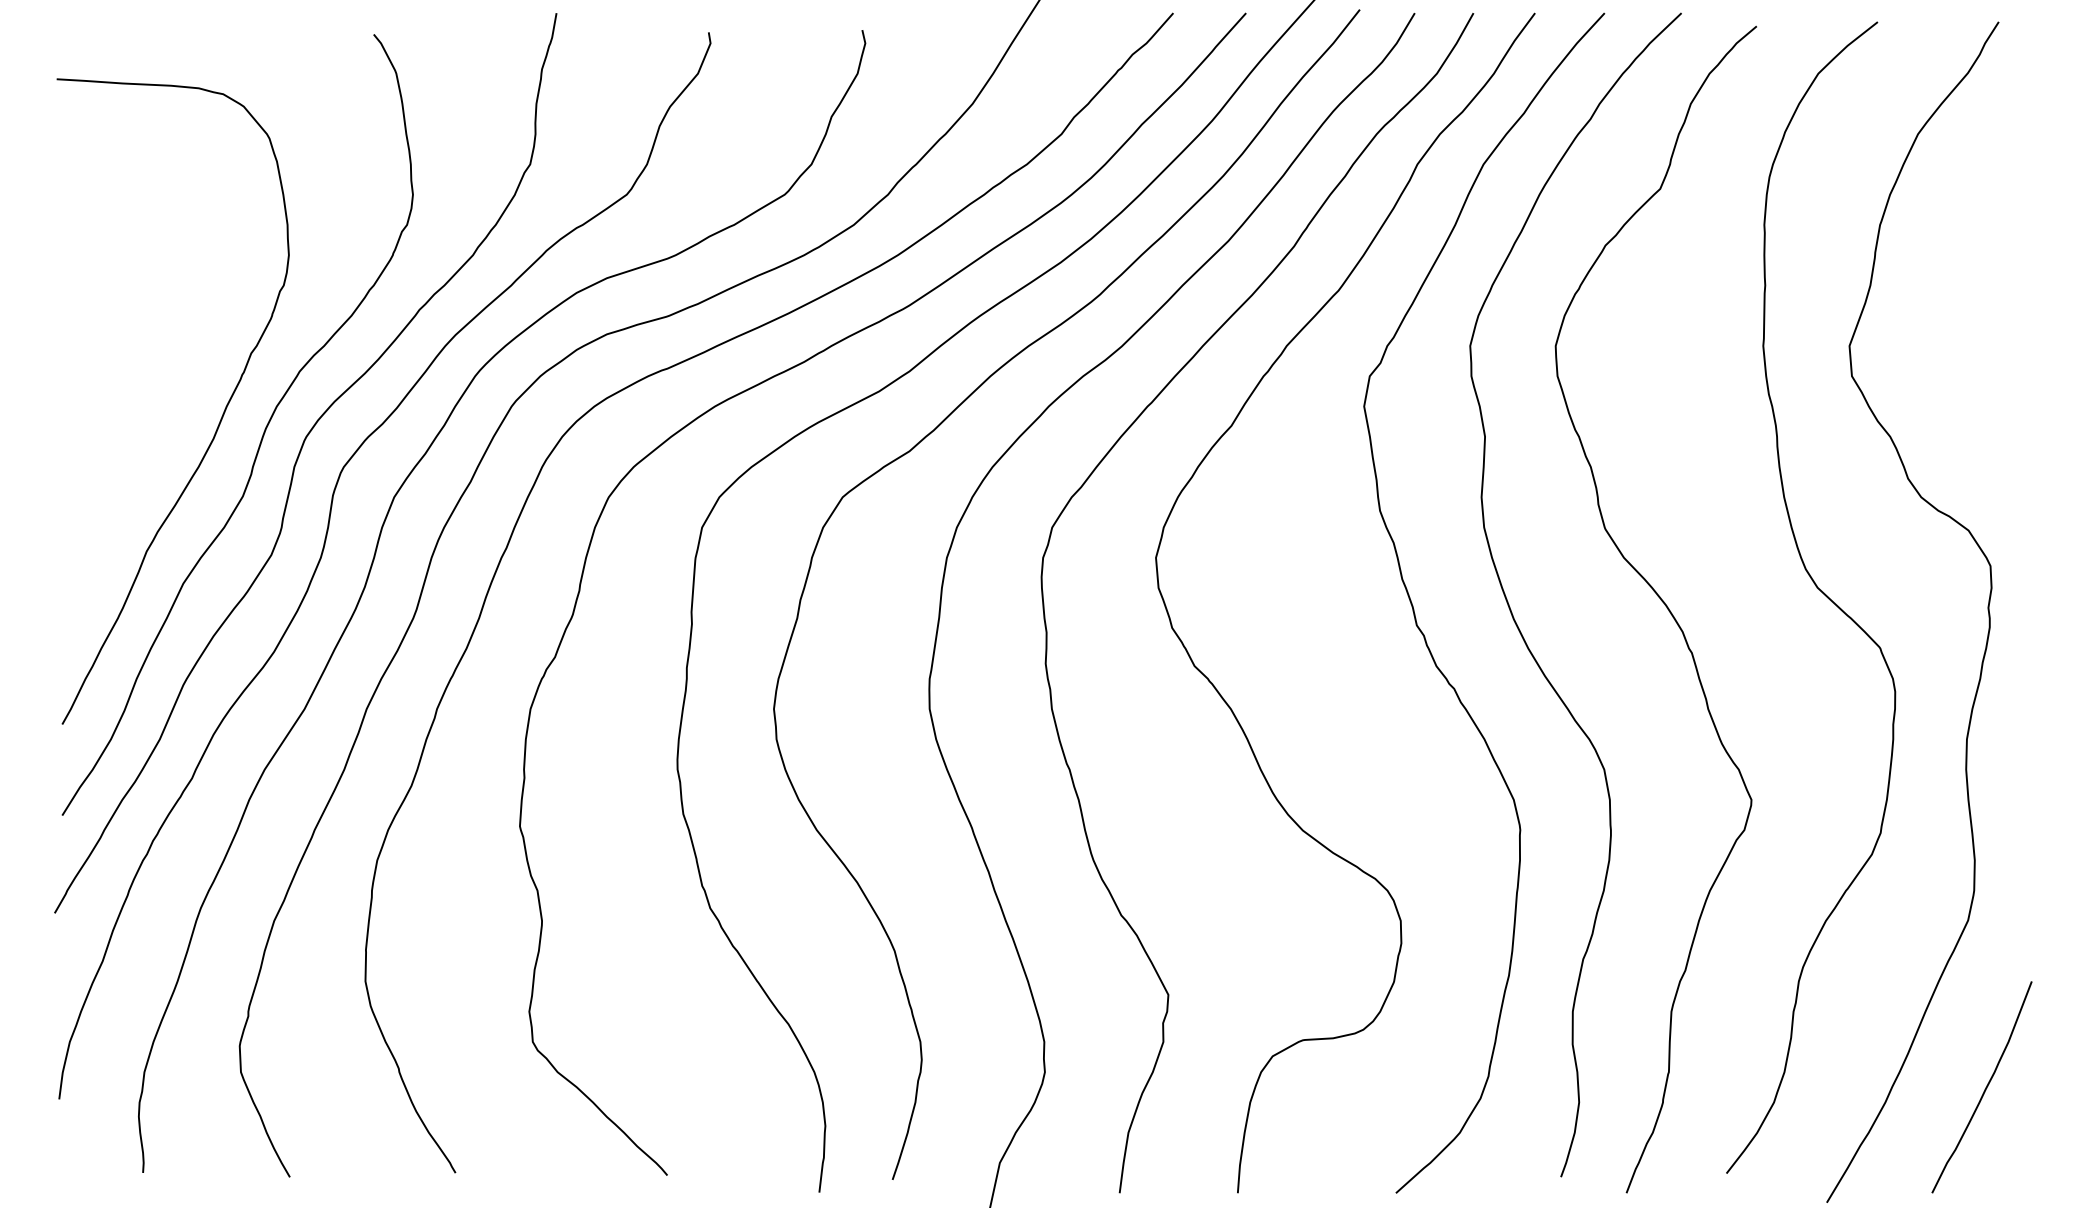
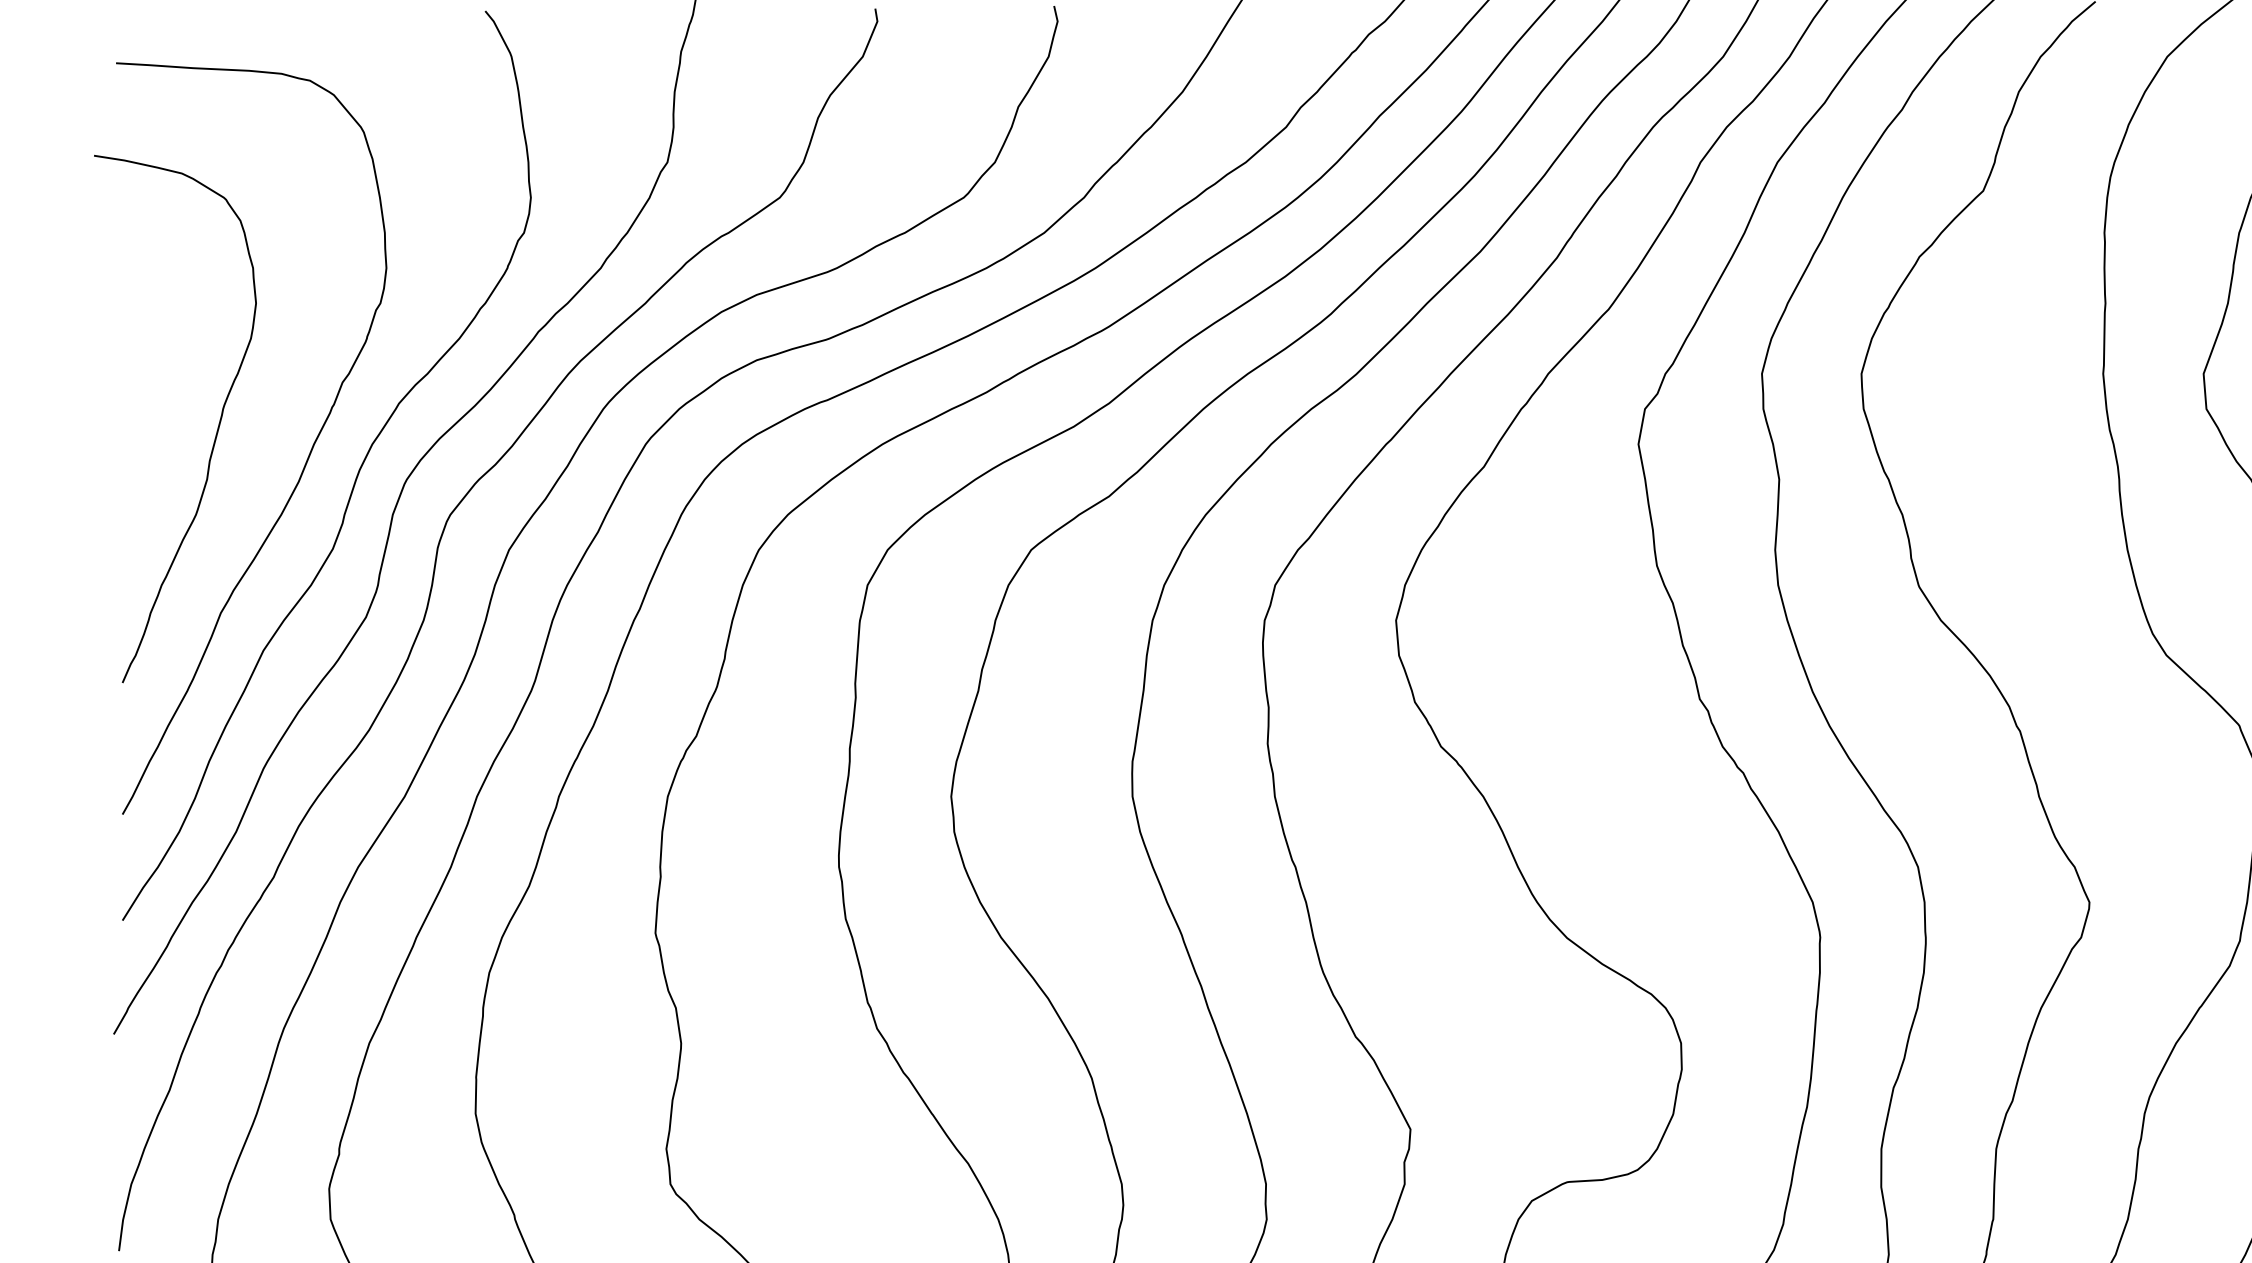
curve: (143, 392) -> (217, 427), added

